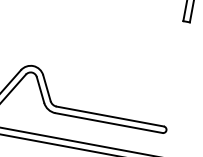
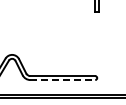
line: (110, 124) -> (63, 80), solid -> dashed

